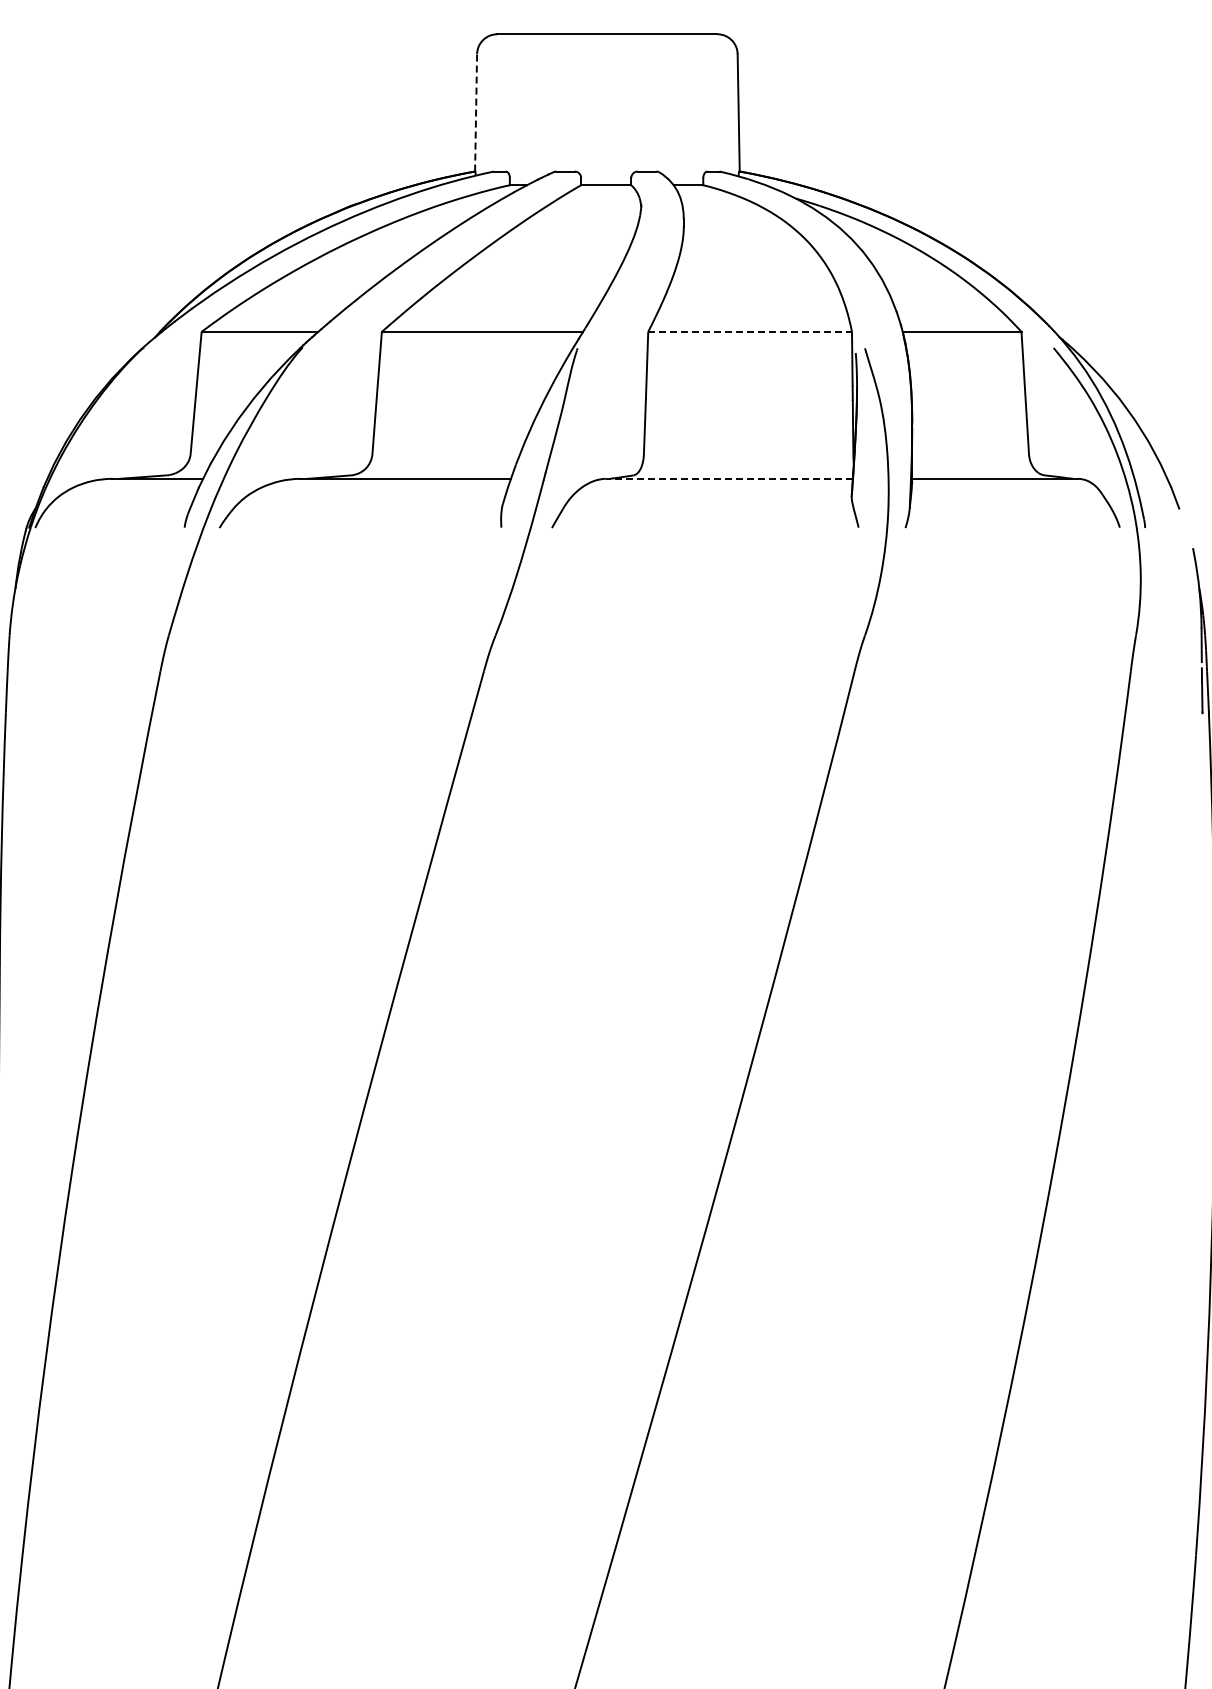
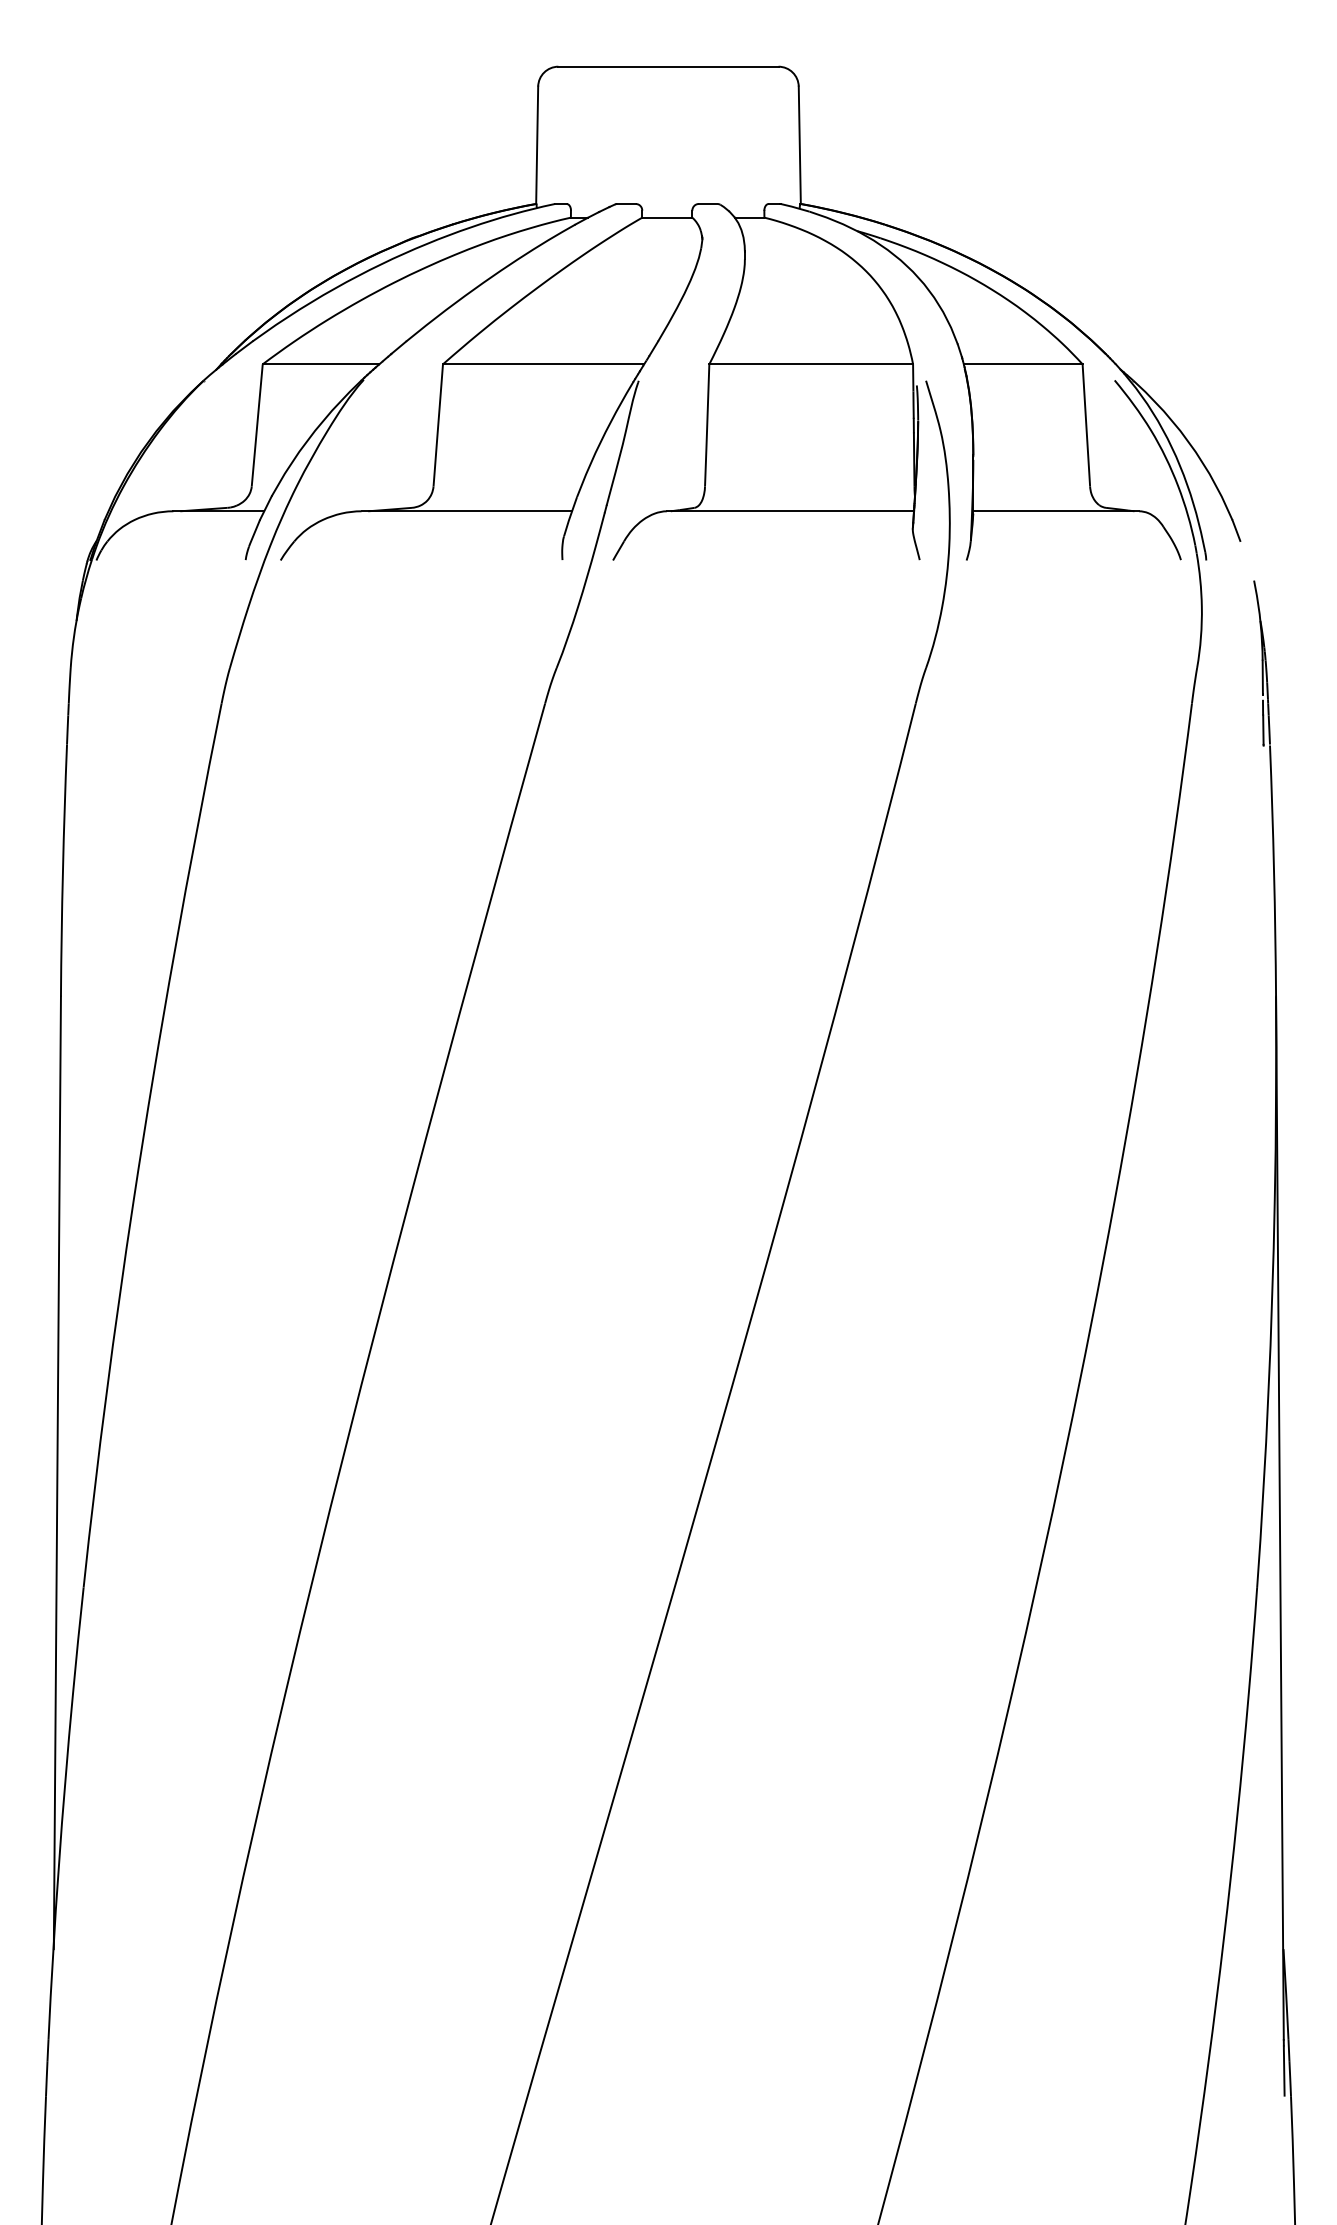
line: (476, 113) -> (537, 145), dashed -> solid
line: (750, 332) -> (811, 364), dashed -> solid
line: (729, 479) -> (790, 511), dashed -> solid

